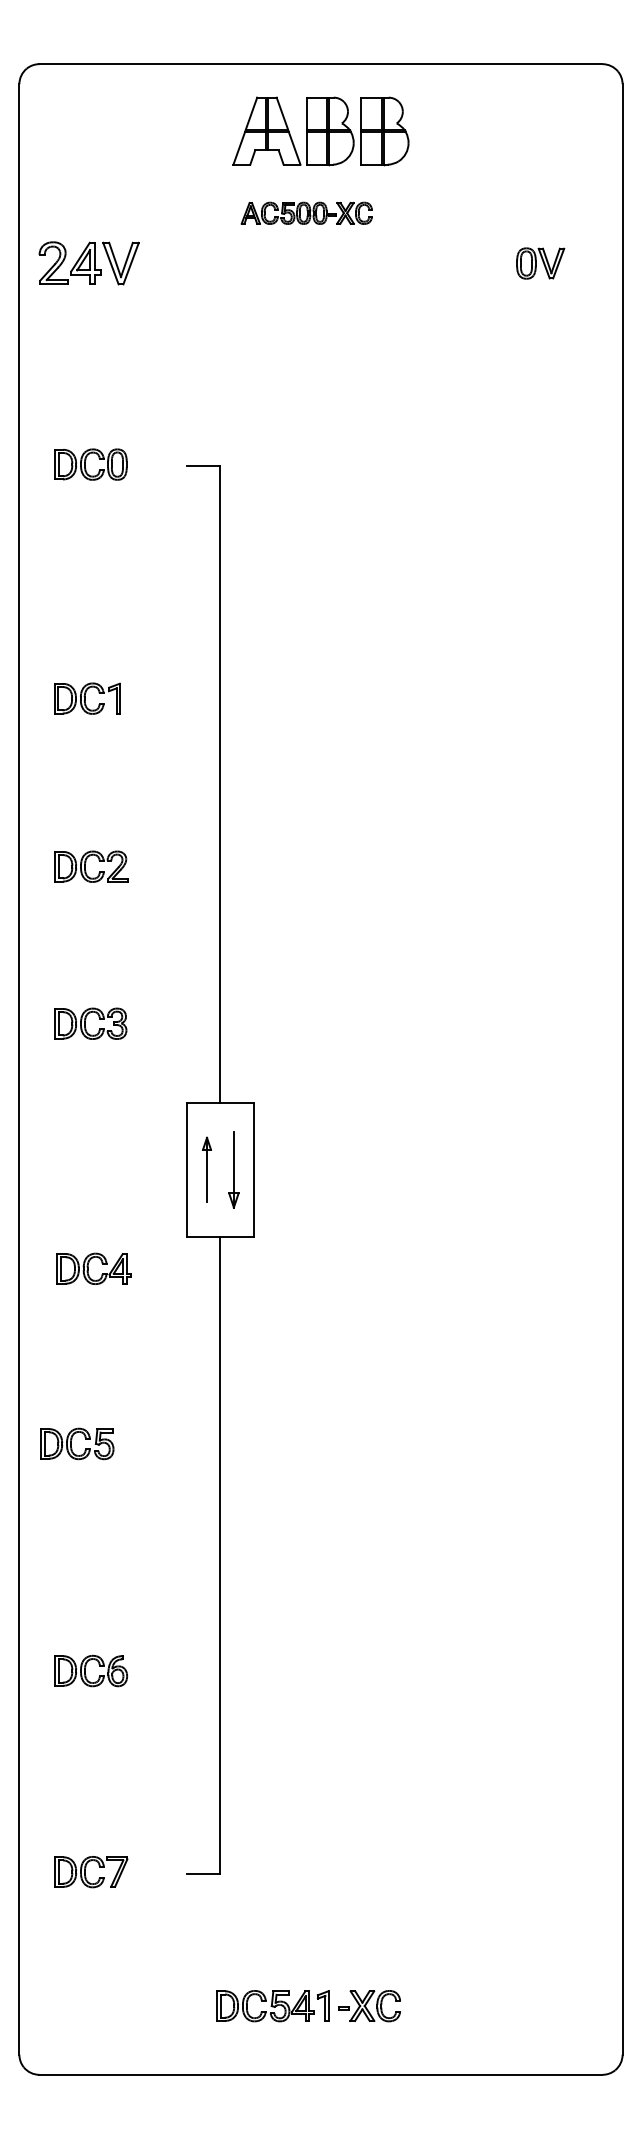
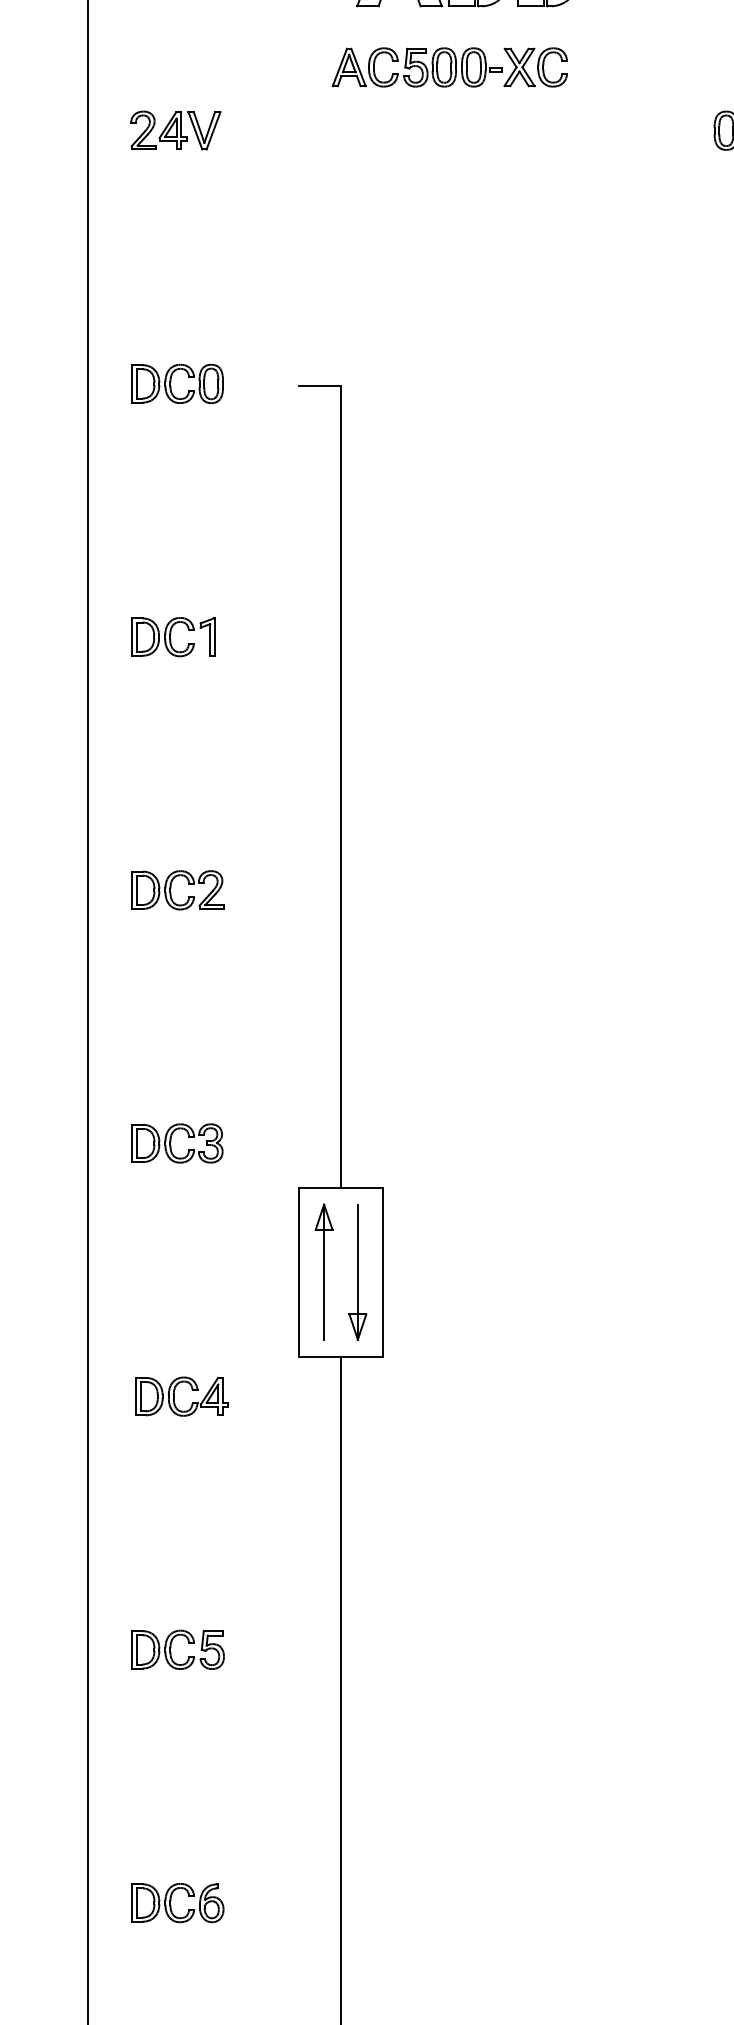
part: (306, 213) -> (449, 67), size x1.43
part: (89, 263) -> (176, 130), size x0.71
part: (87, 698) -> (173, 636), moved
part: (90, 1023) -> (177, 1143), moved
part: (206, 1169) -> (323, 1271), size x1.67
part: (233, 1169) -> (357, 1271), size x1.43
part: (77, 1443) -> (178, 1649), moved

